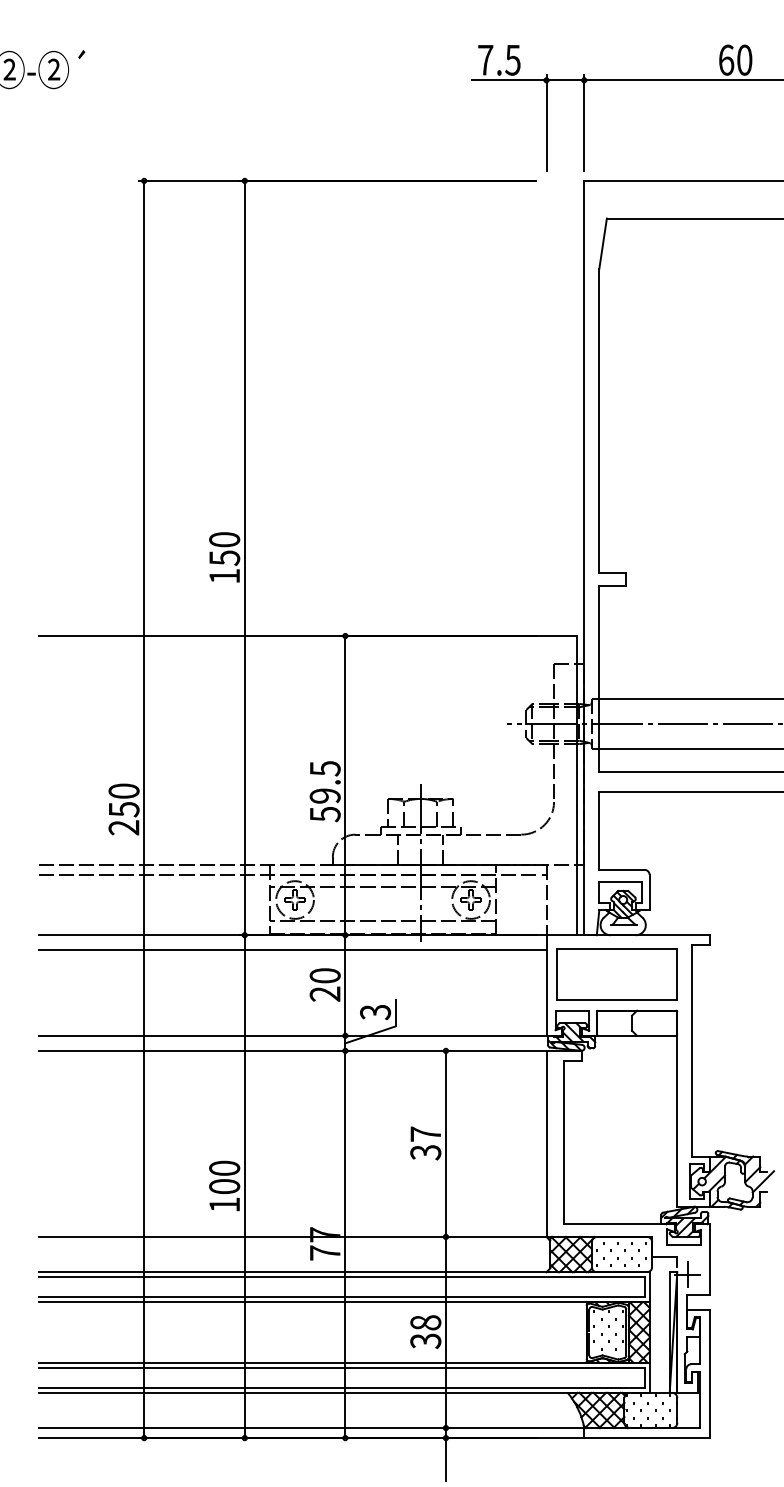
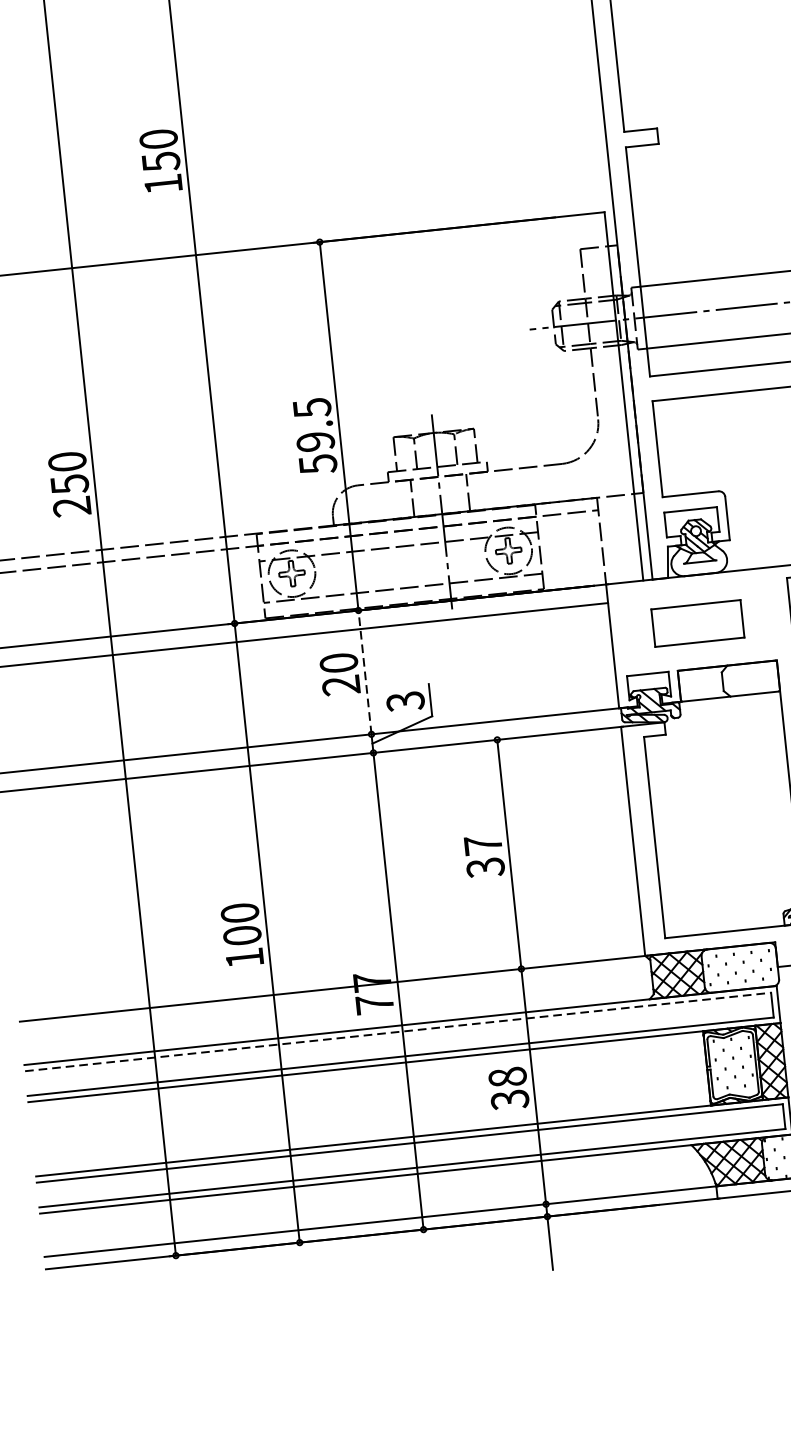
part: (616, 974) -> (697, 623), size x0.6
line: (345, 985) -> (365, 672), solid -> dashed
line: (341, 1277) -> (398, 1032), solid -> dashed

